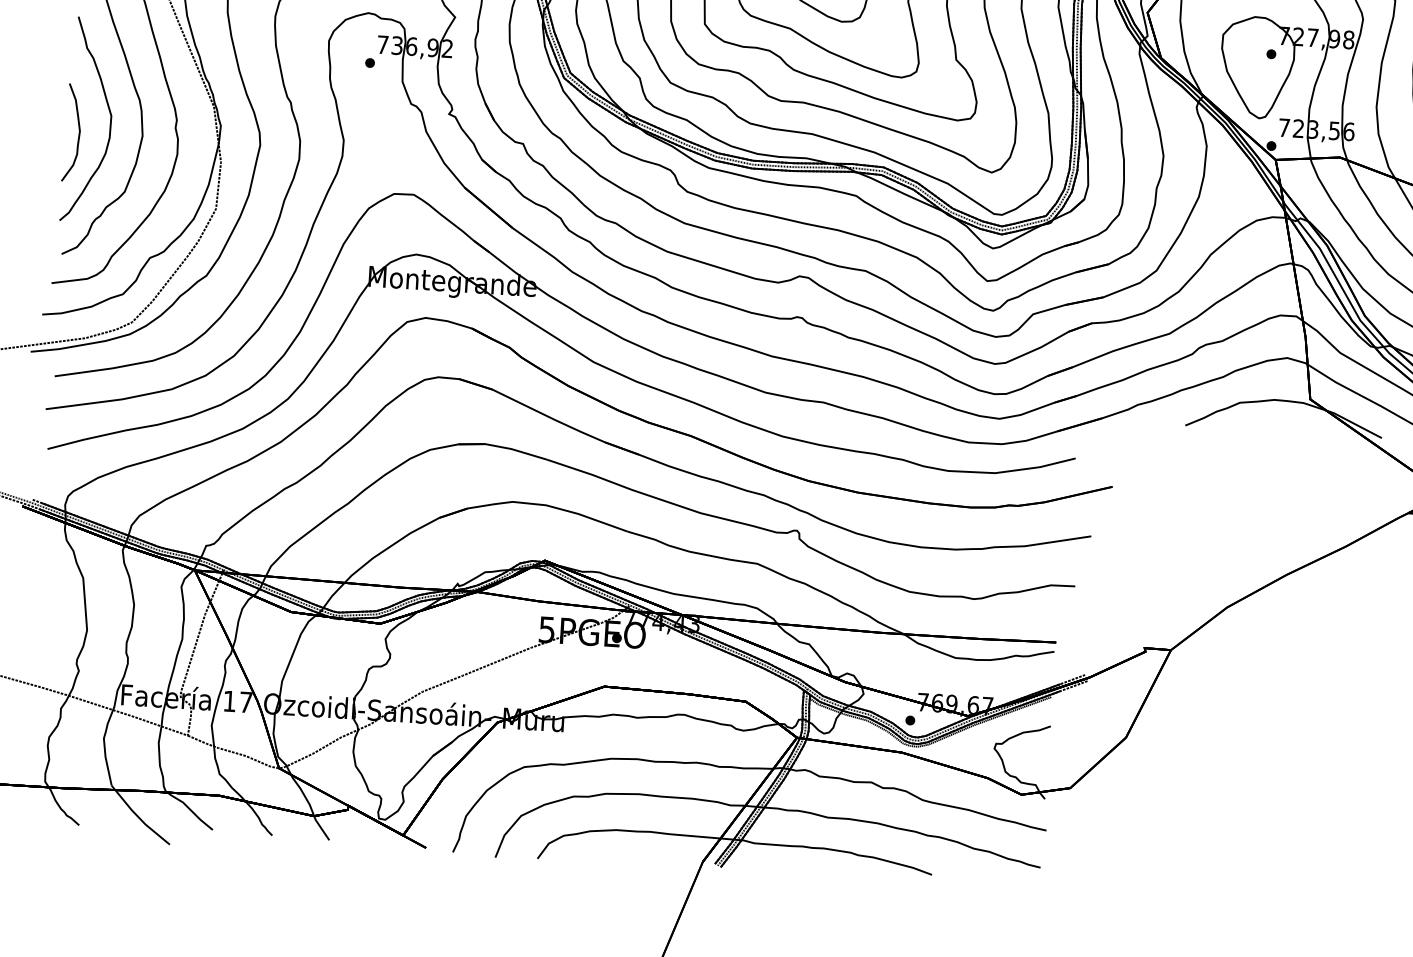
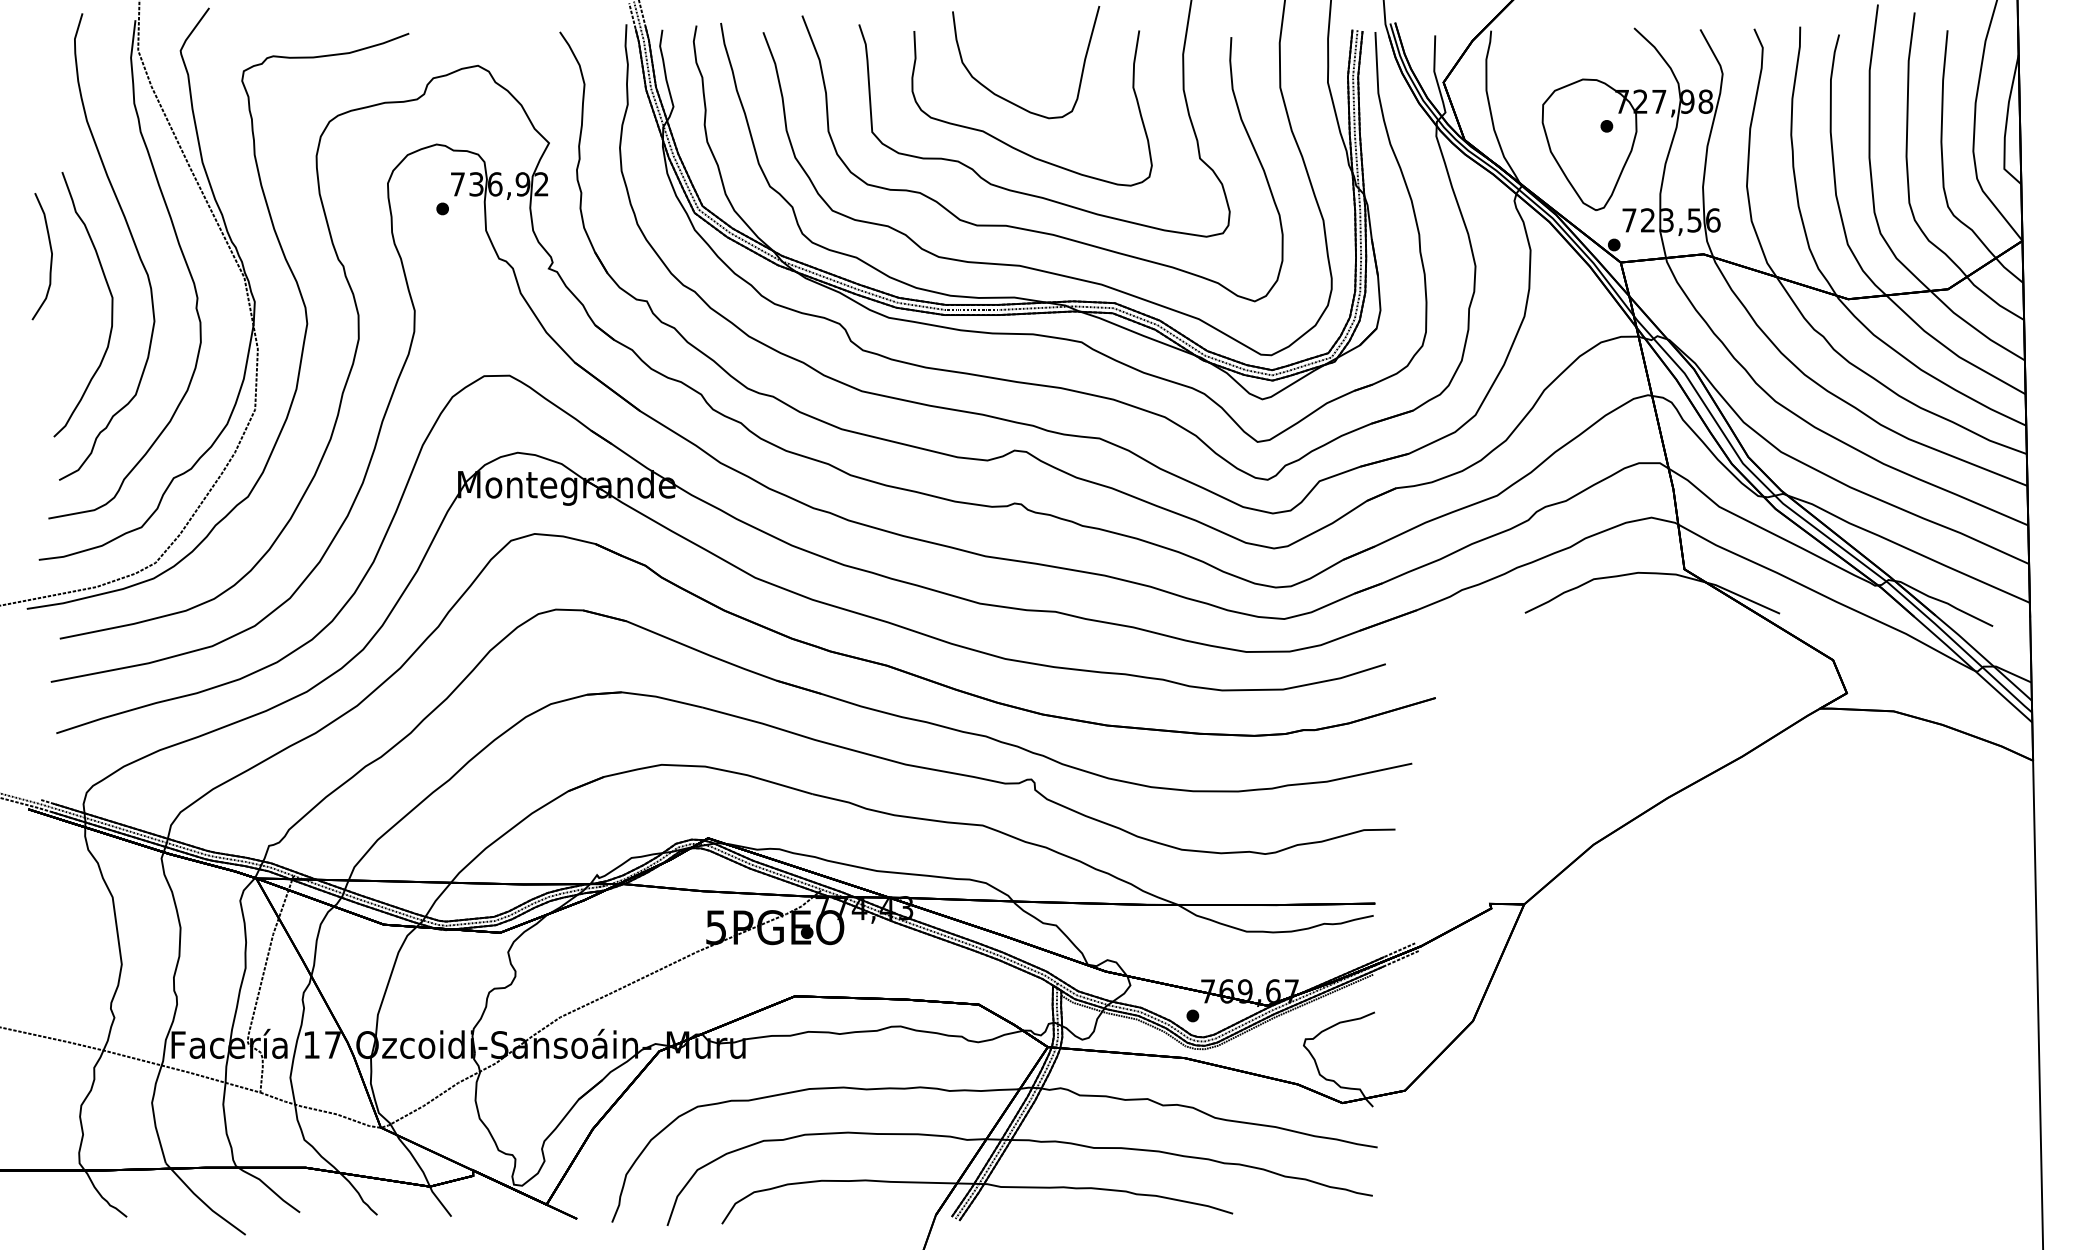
curve: (78, 133) -> (50, 257), moved

